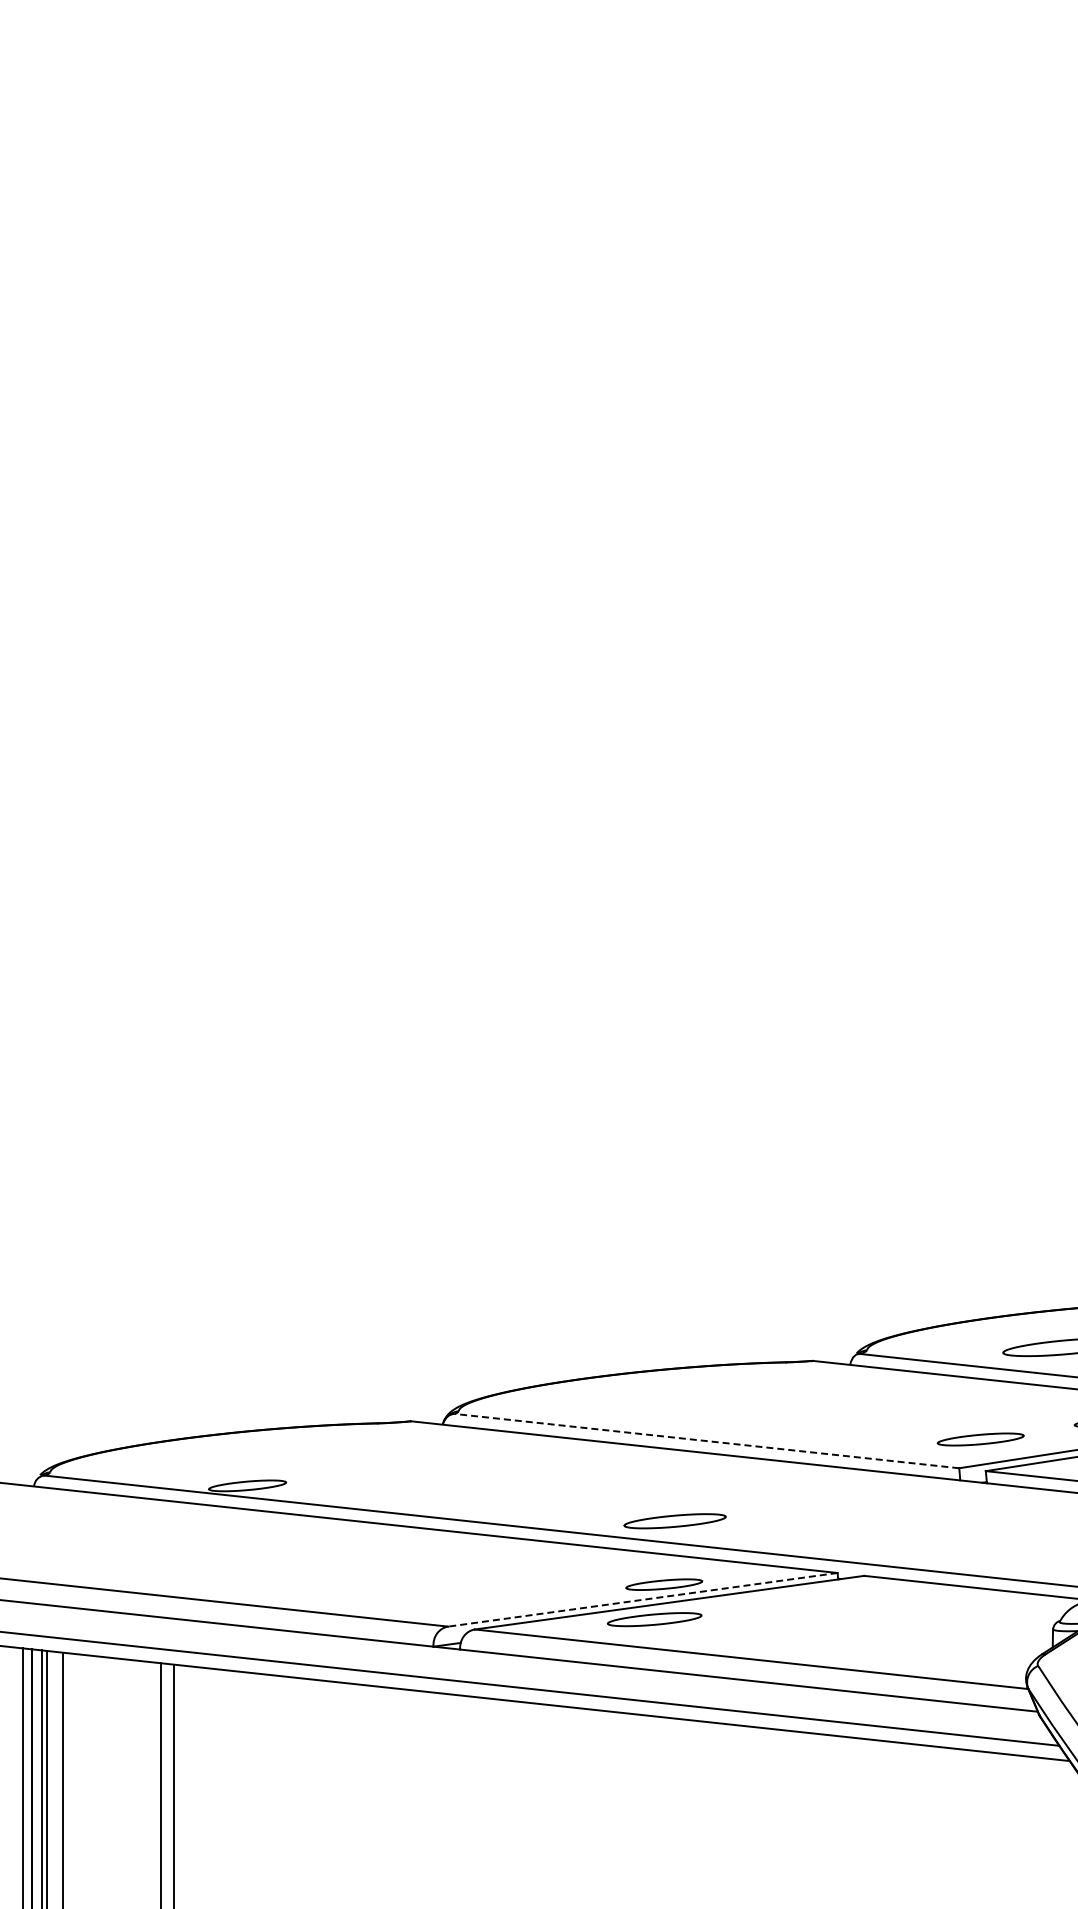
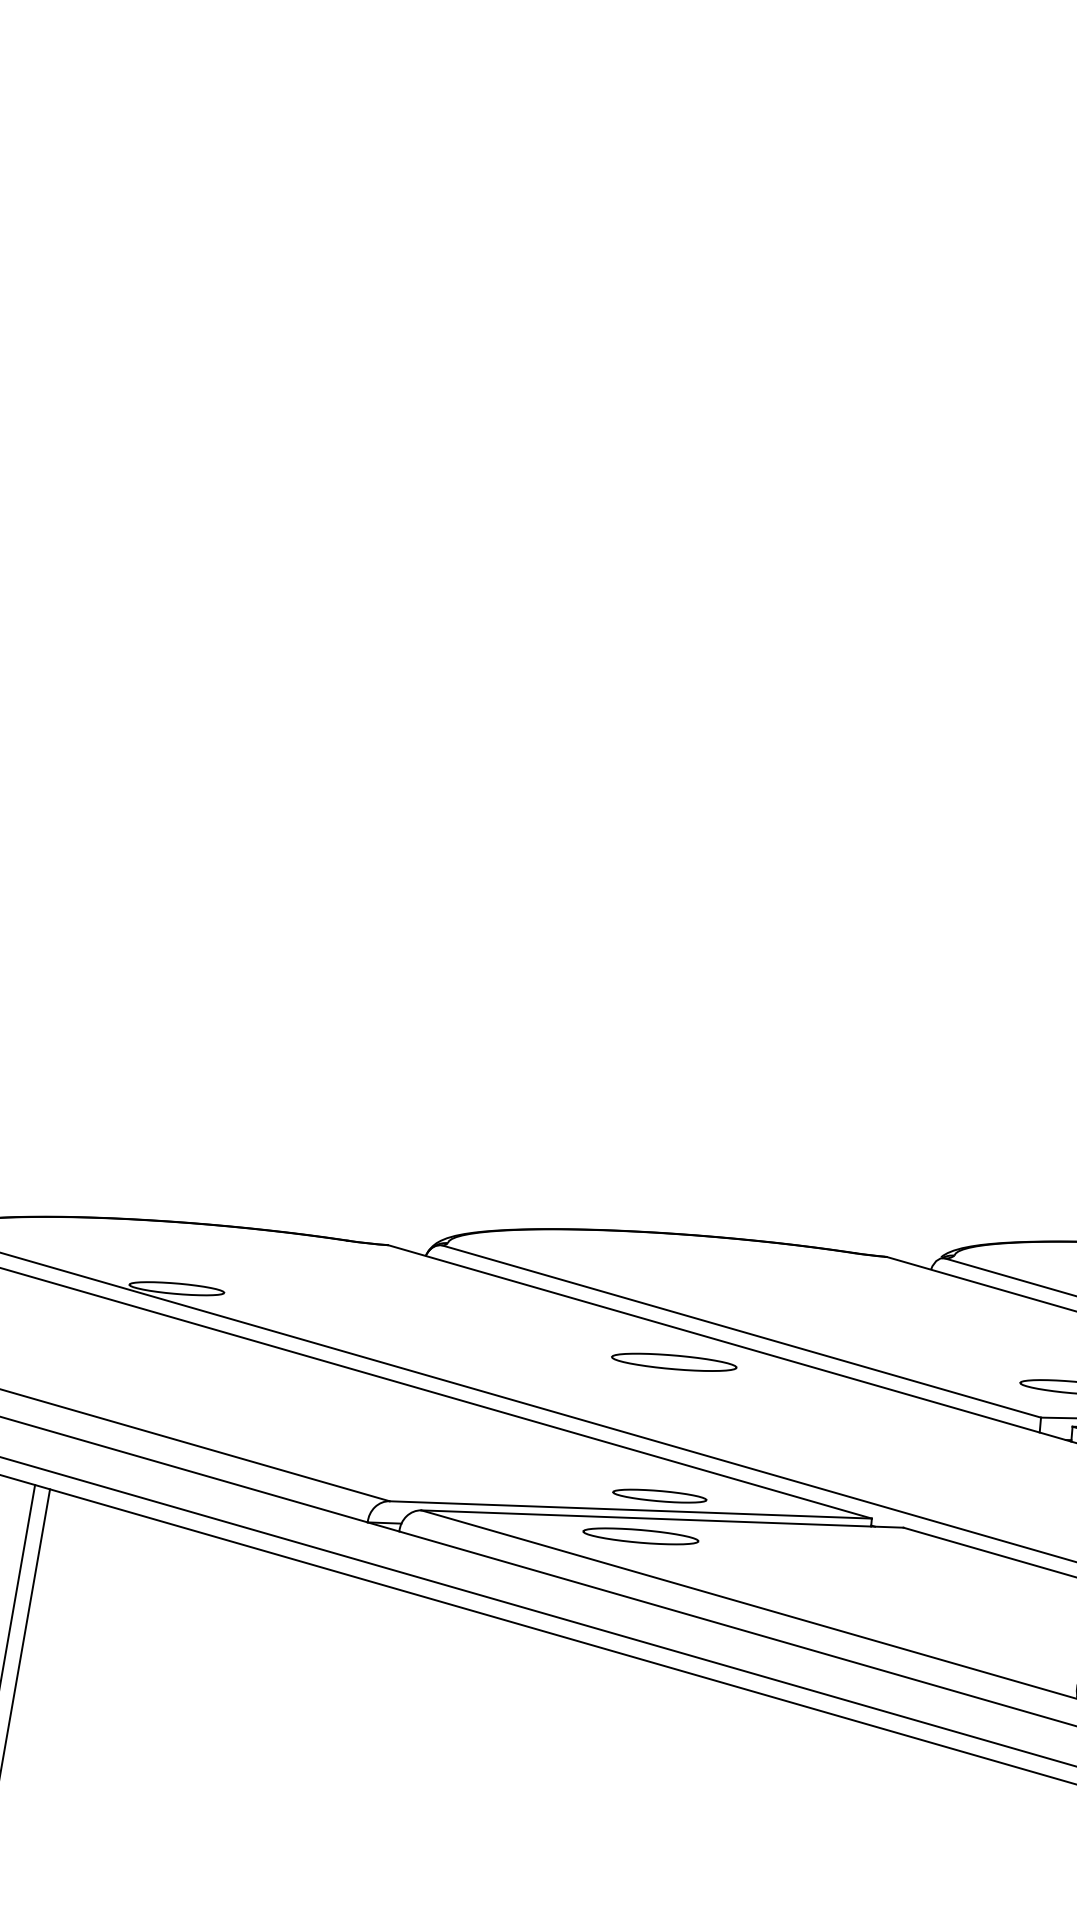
line: (706, 1441) -> (741, 1331), dashed -> solid
part: (674, 1521) -> (673, 1362), moved
line: (642, 1599) -> (630, 1509), dashed -> solid

